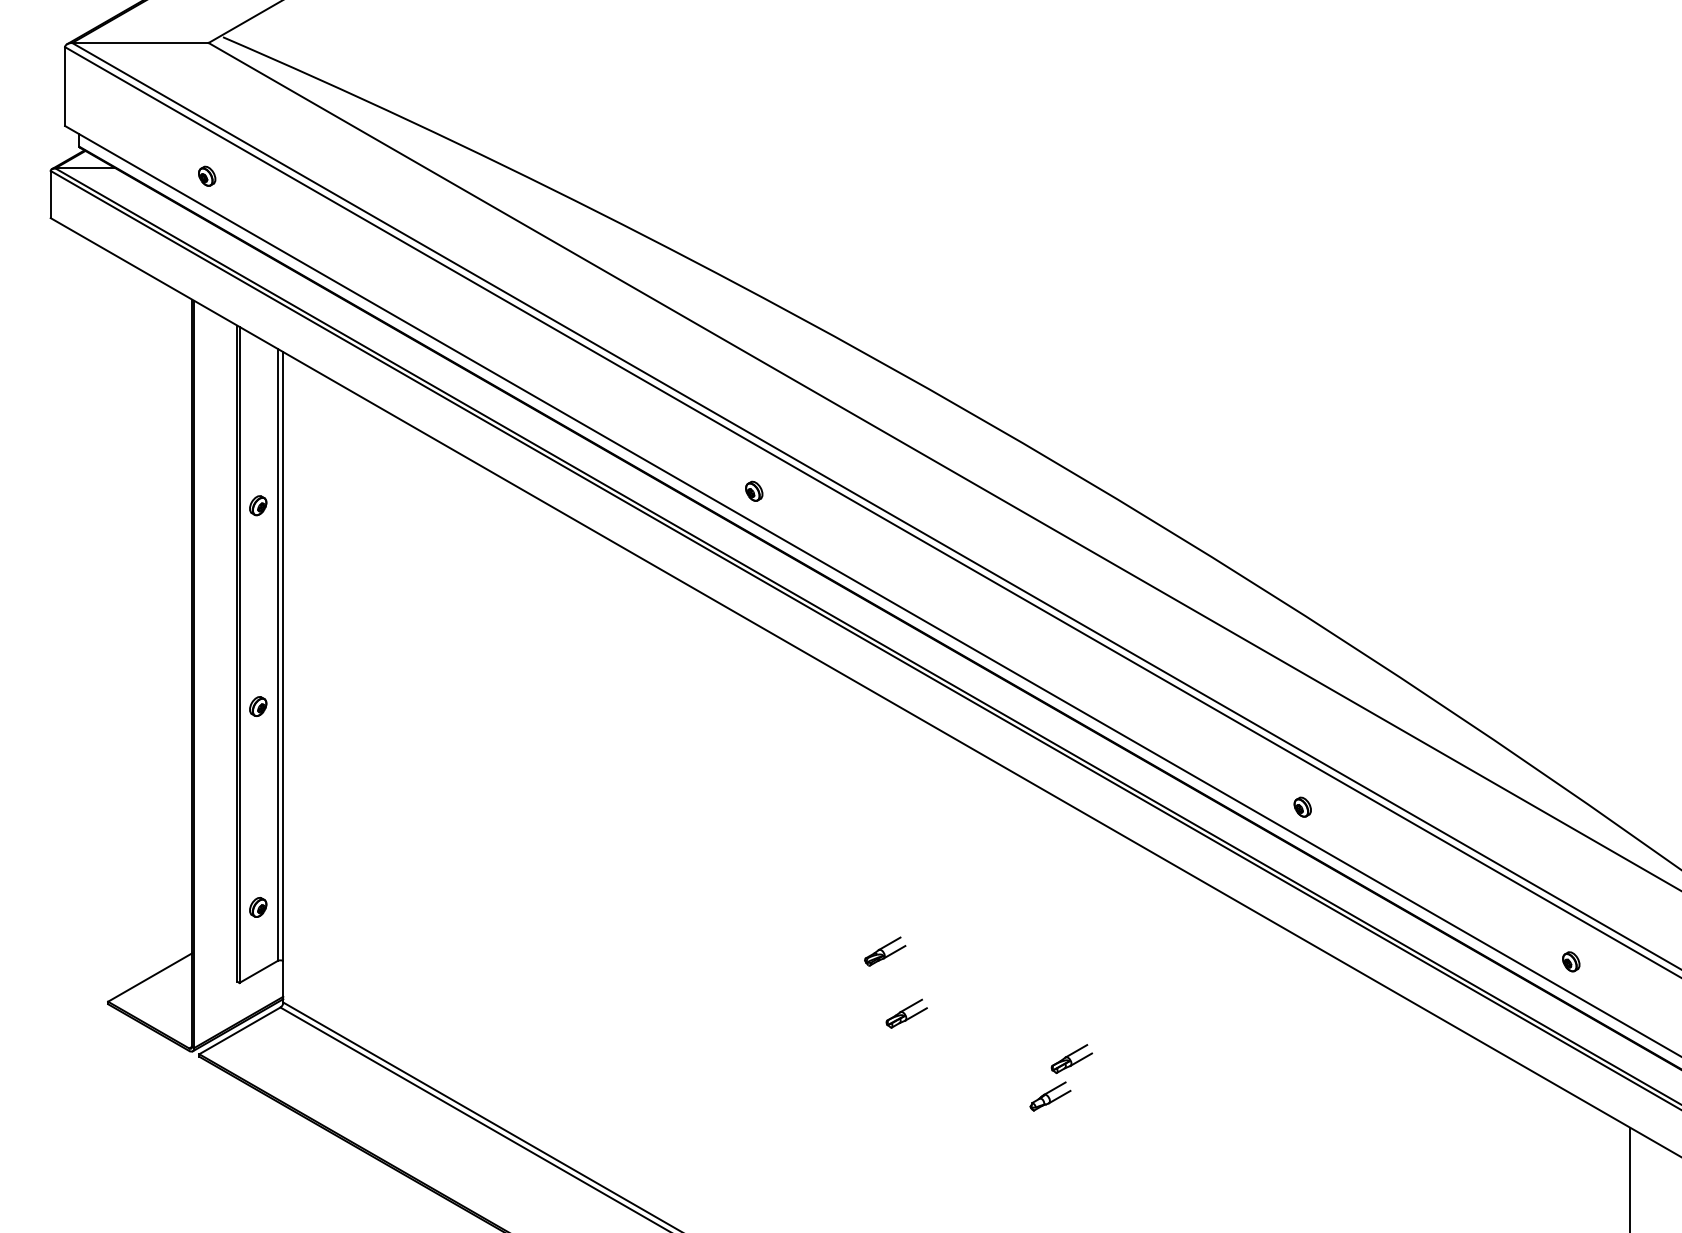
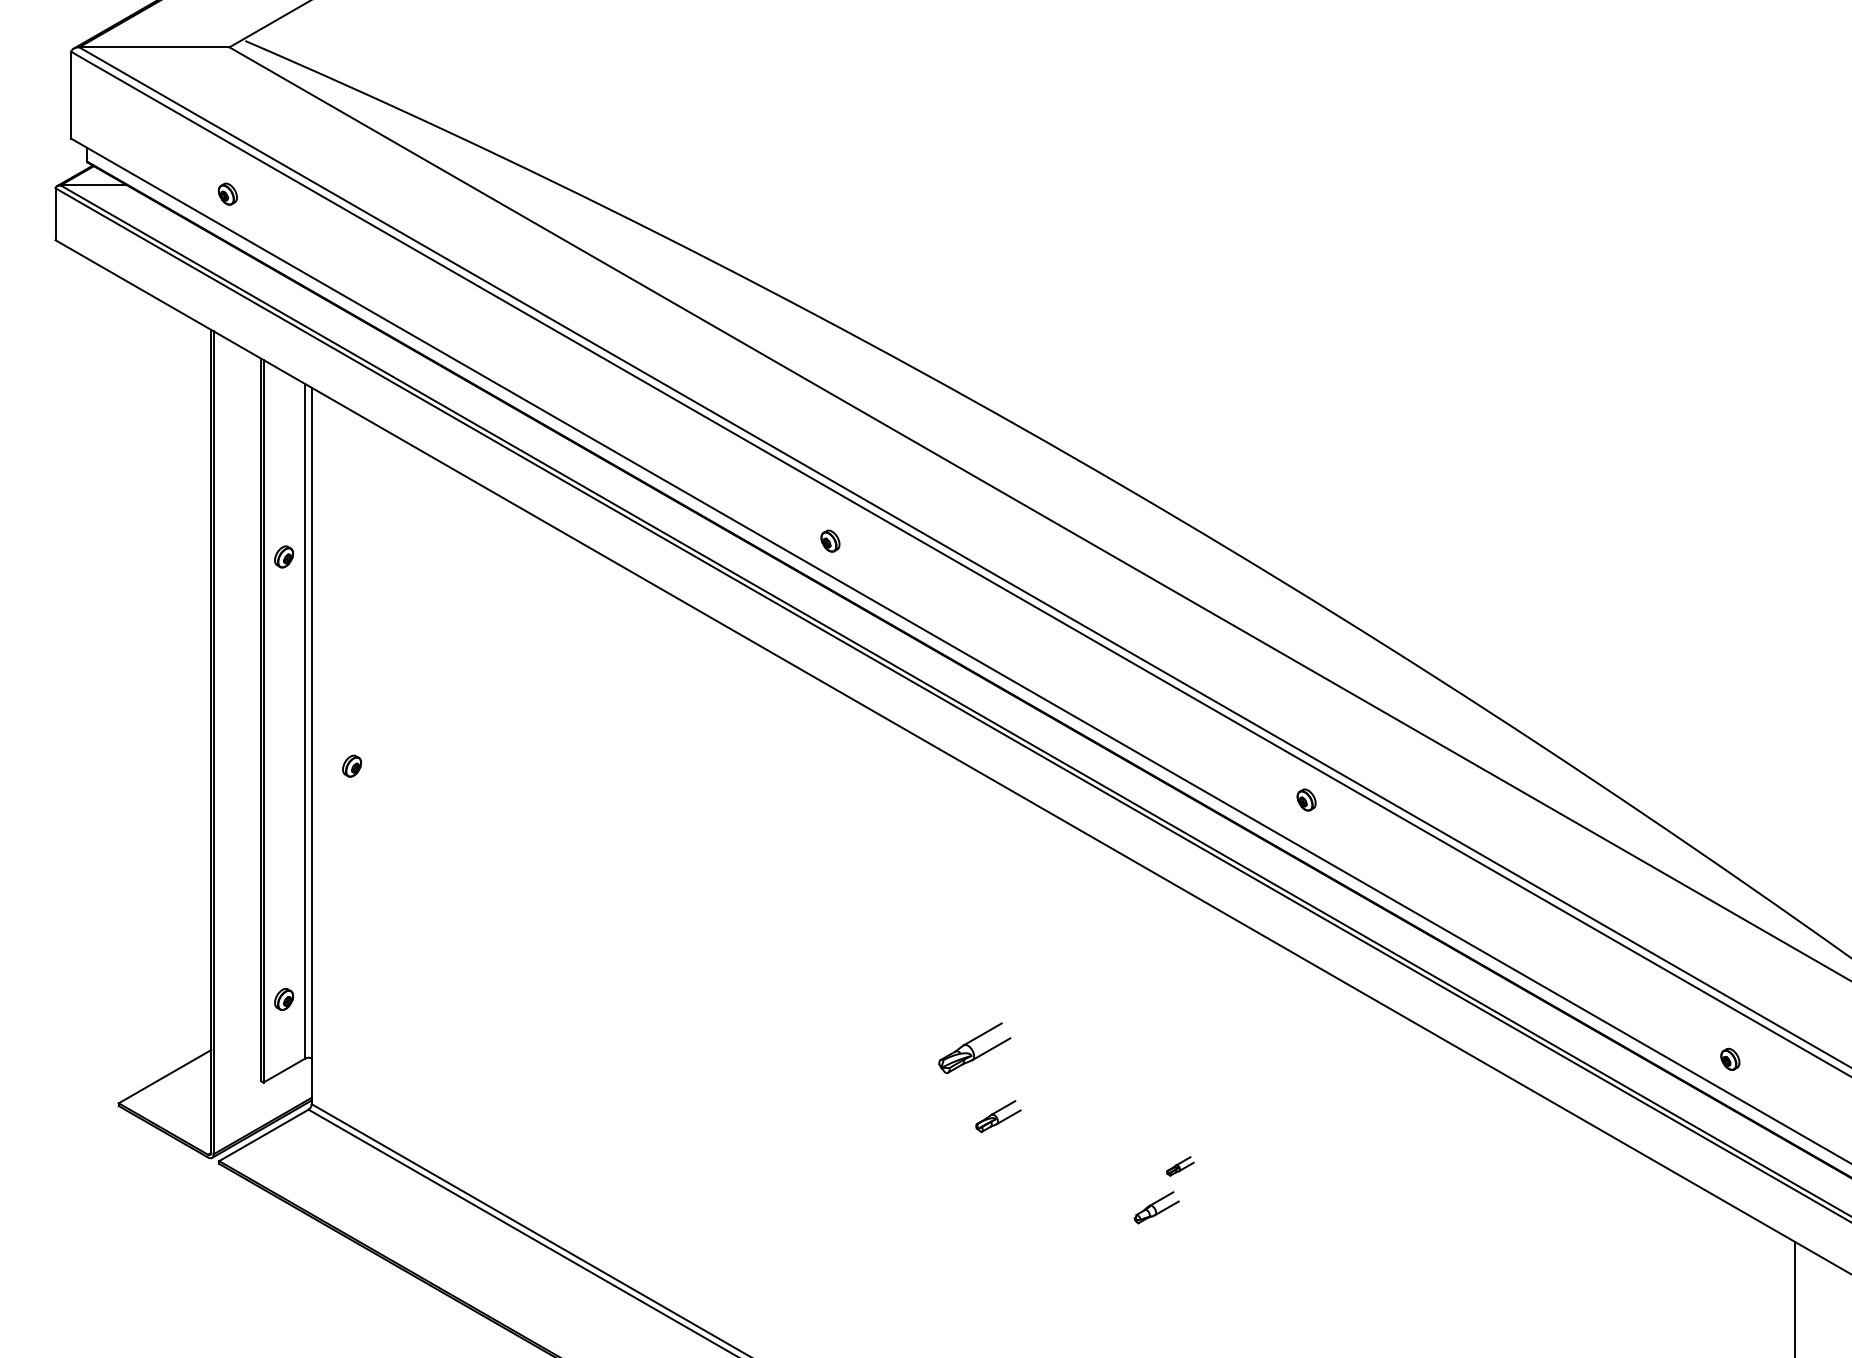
part: (258, 705) -> (352, 765), moved
part: (1302, 806) -> (1306, 799), moved
part: (885, 951) -> (974, 1047), size x1.6
part: (1072, 1059) -> (1180, 1166), size x0.6

